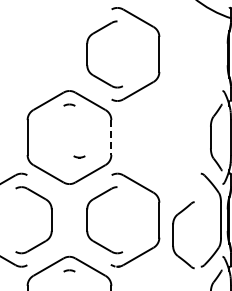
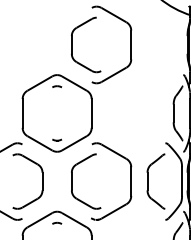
line: (111, 138) -> (91, 114), dashed -> solid
part: (79, 156) -> (57, 139), moved
part: (173, 235) -> (147, 181), moved

